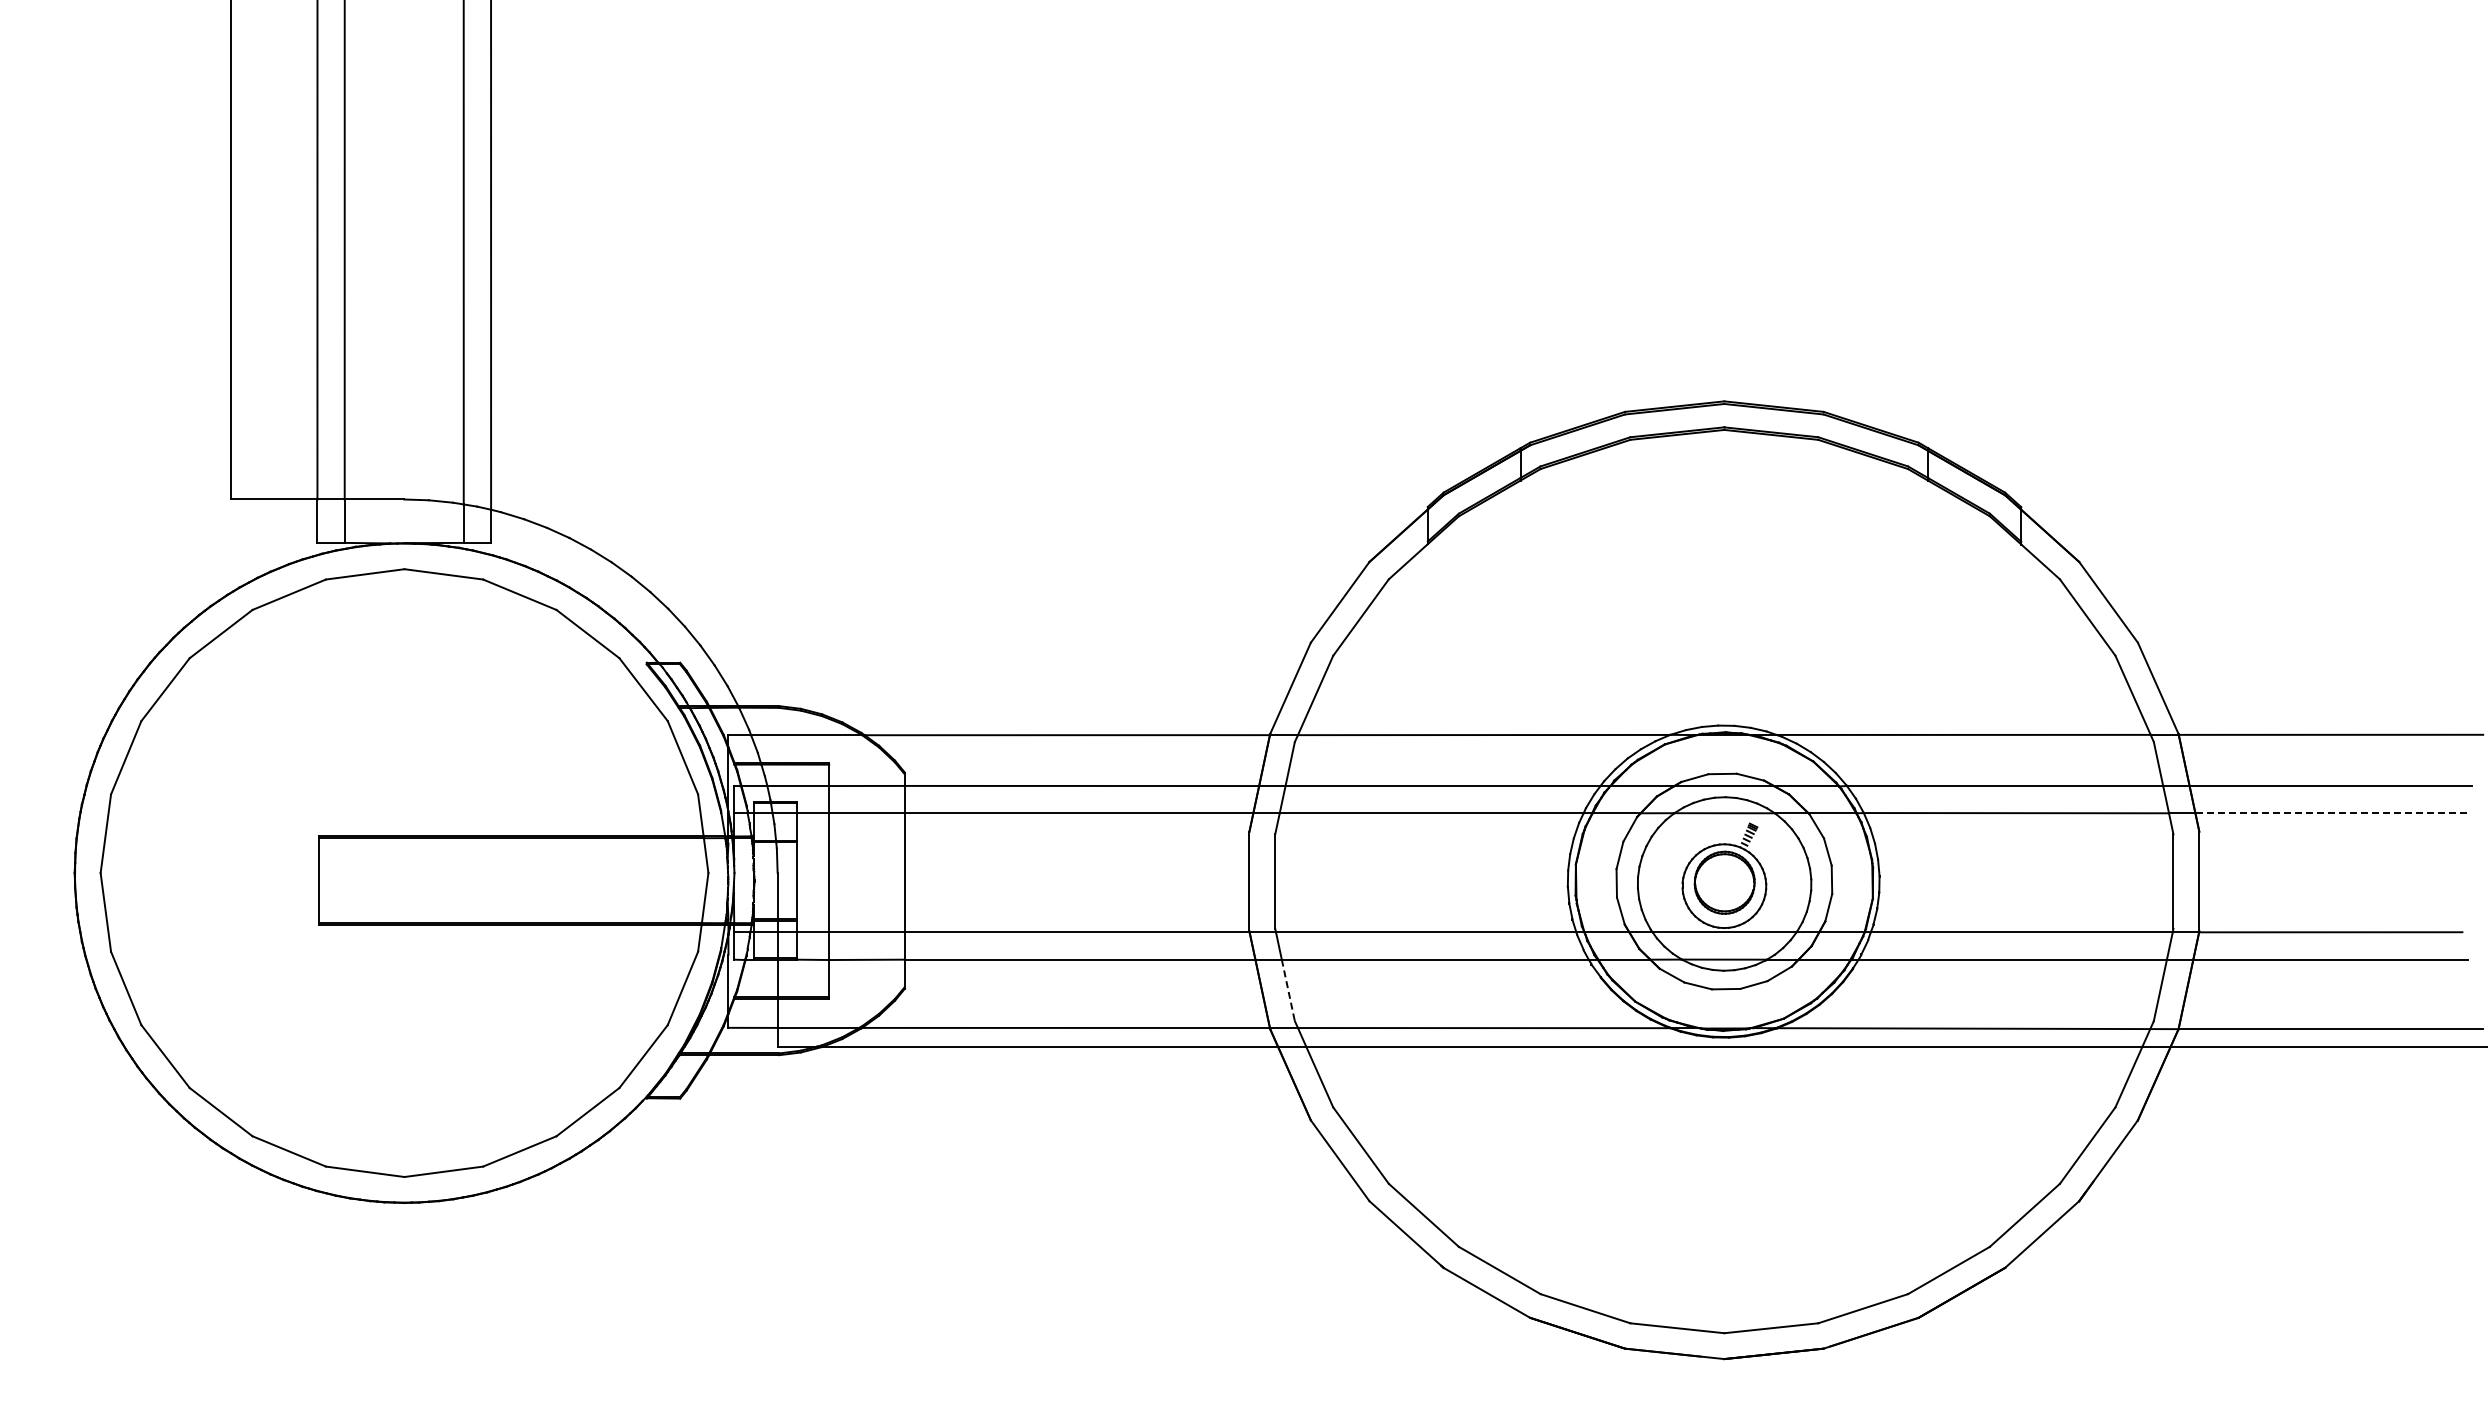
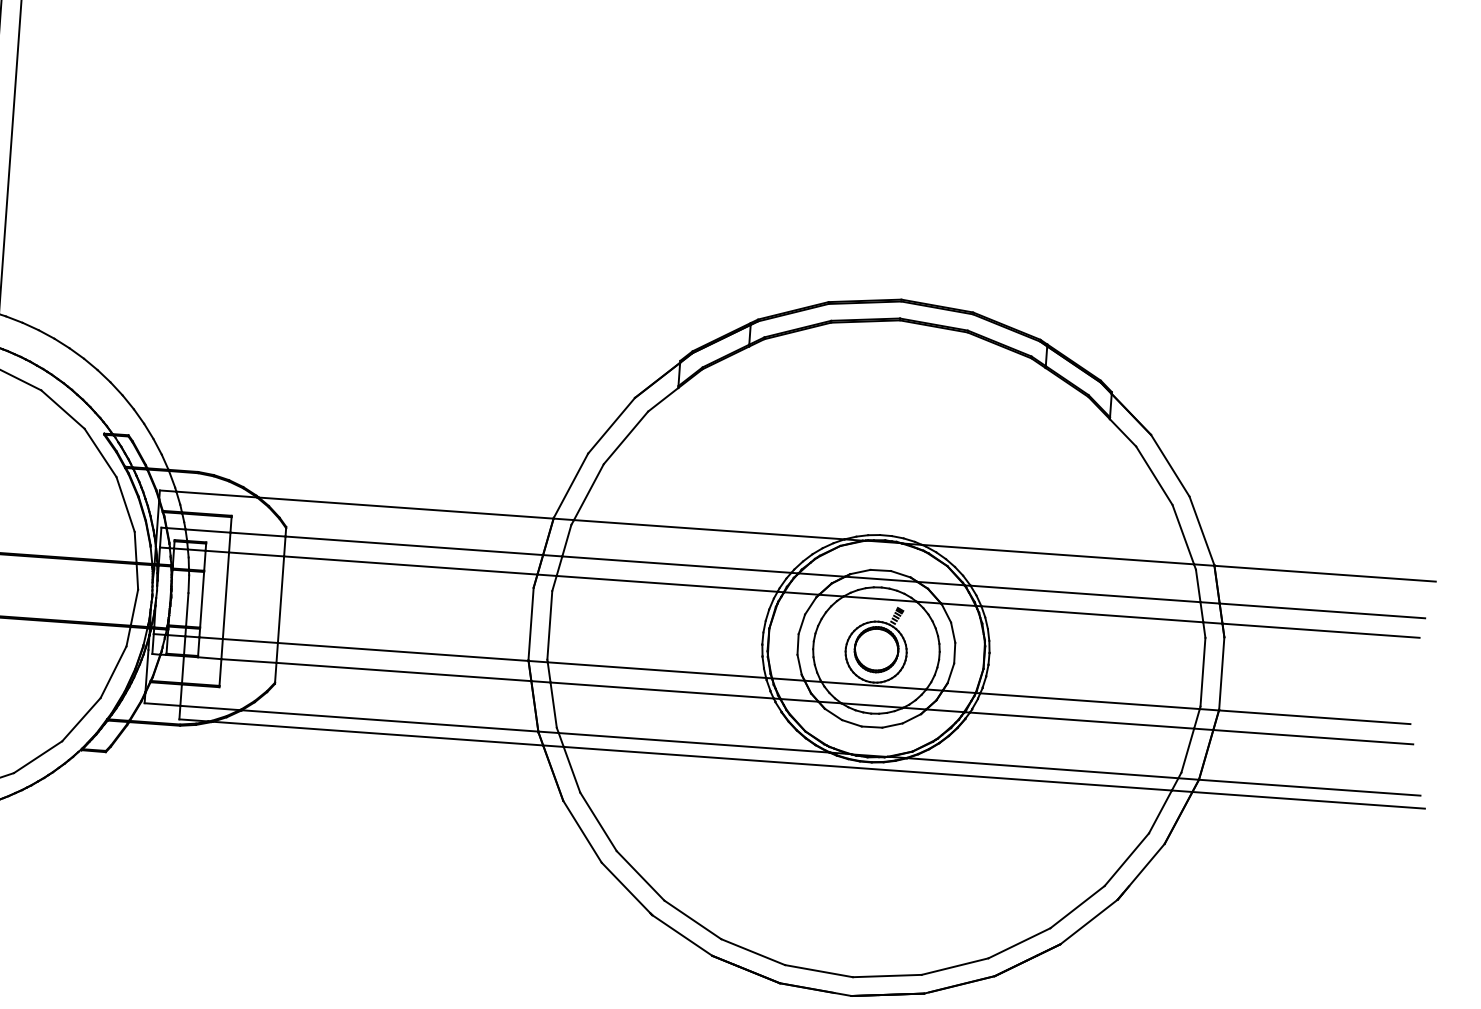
line: (2330, 813) -> (1320, 630), dashed -> solid
line: (1288, 990) -> (553, 705), dashed -> solid

